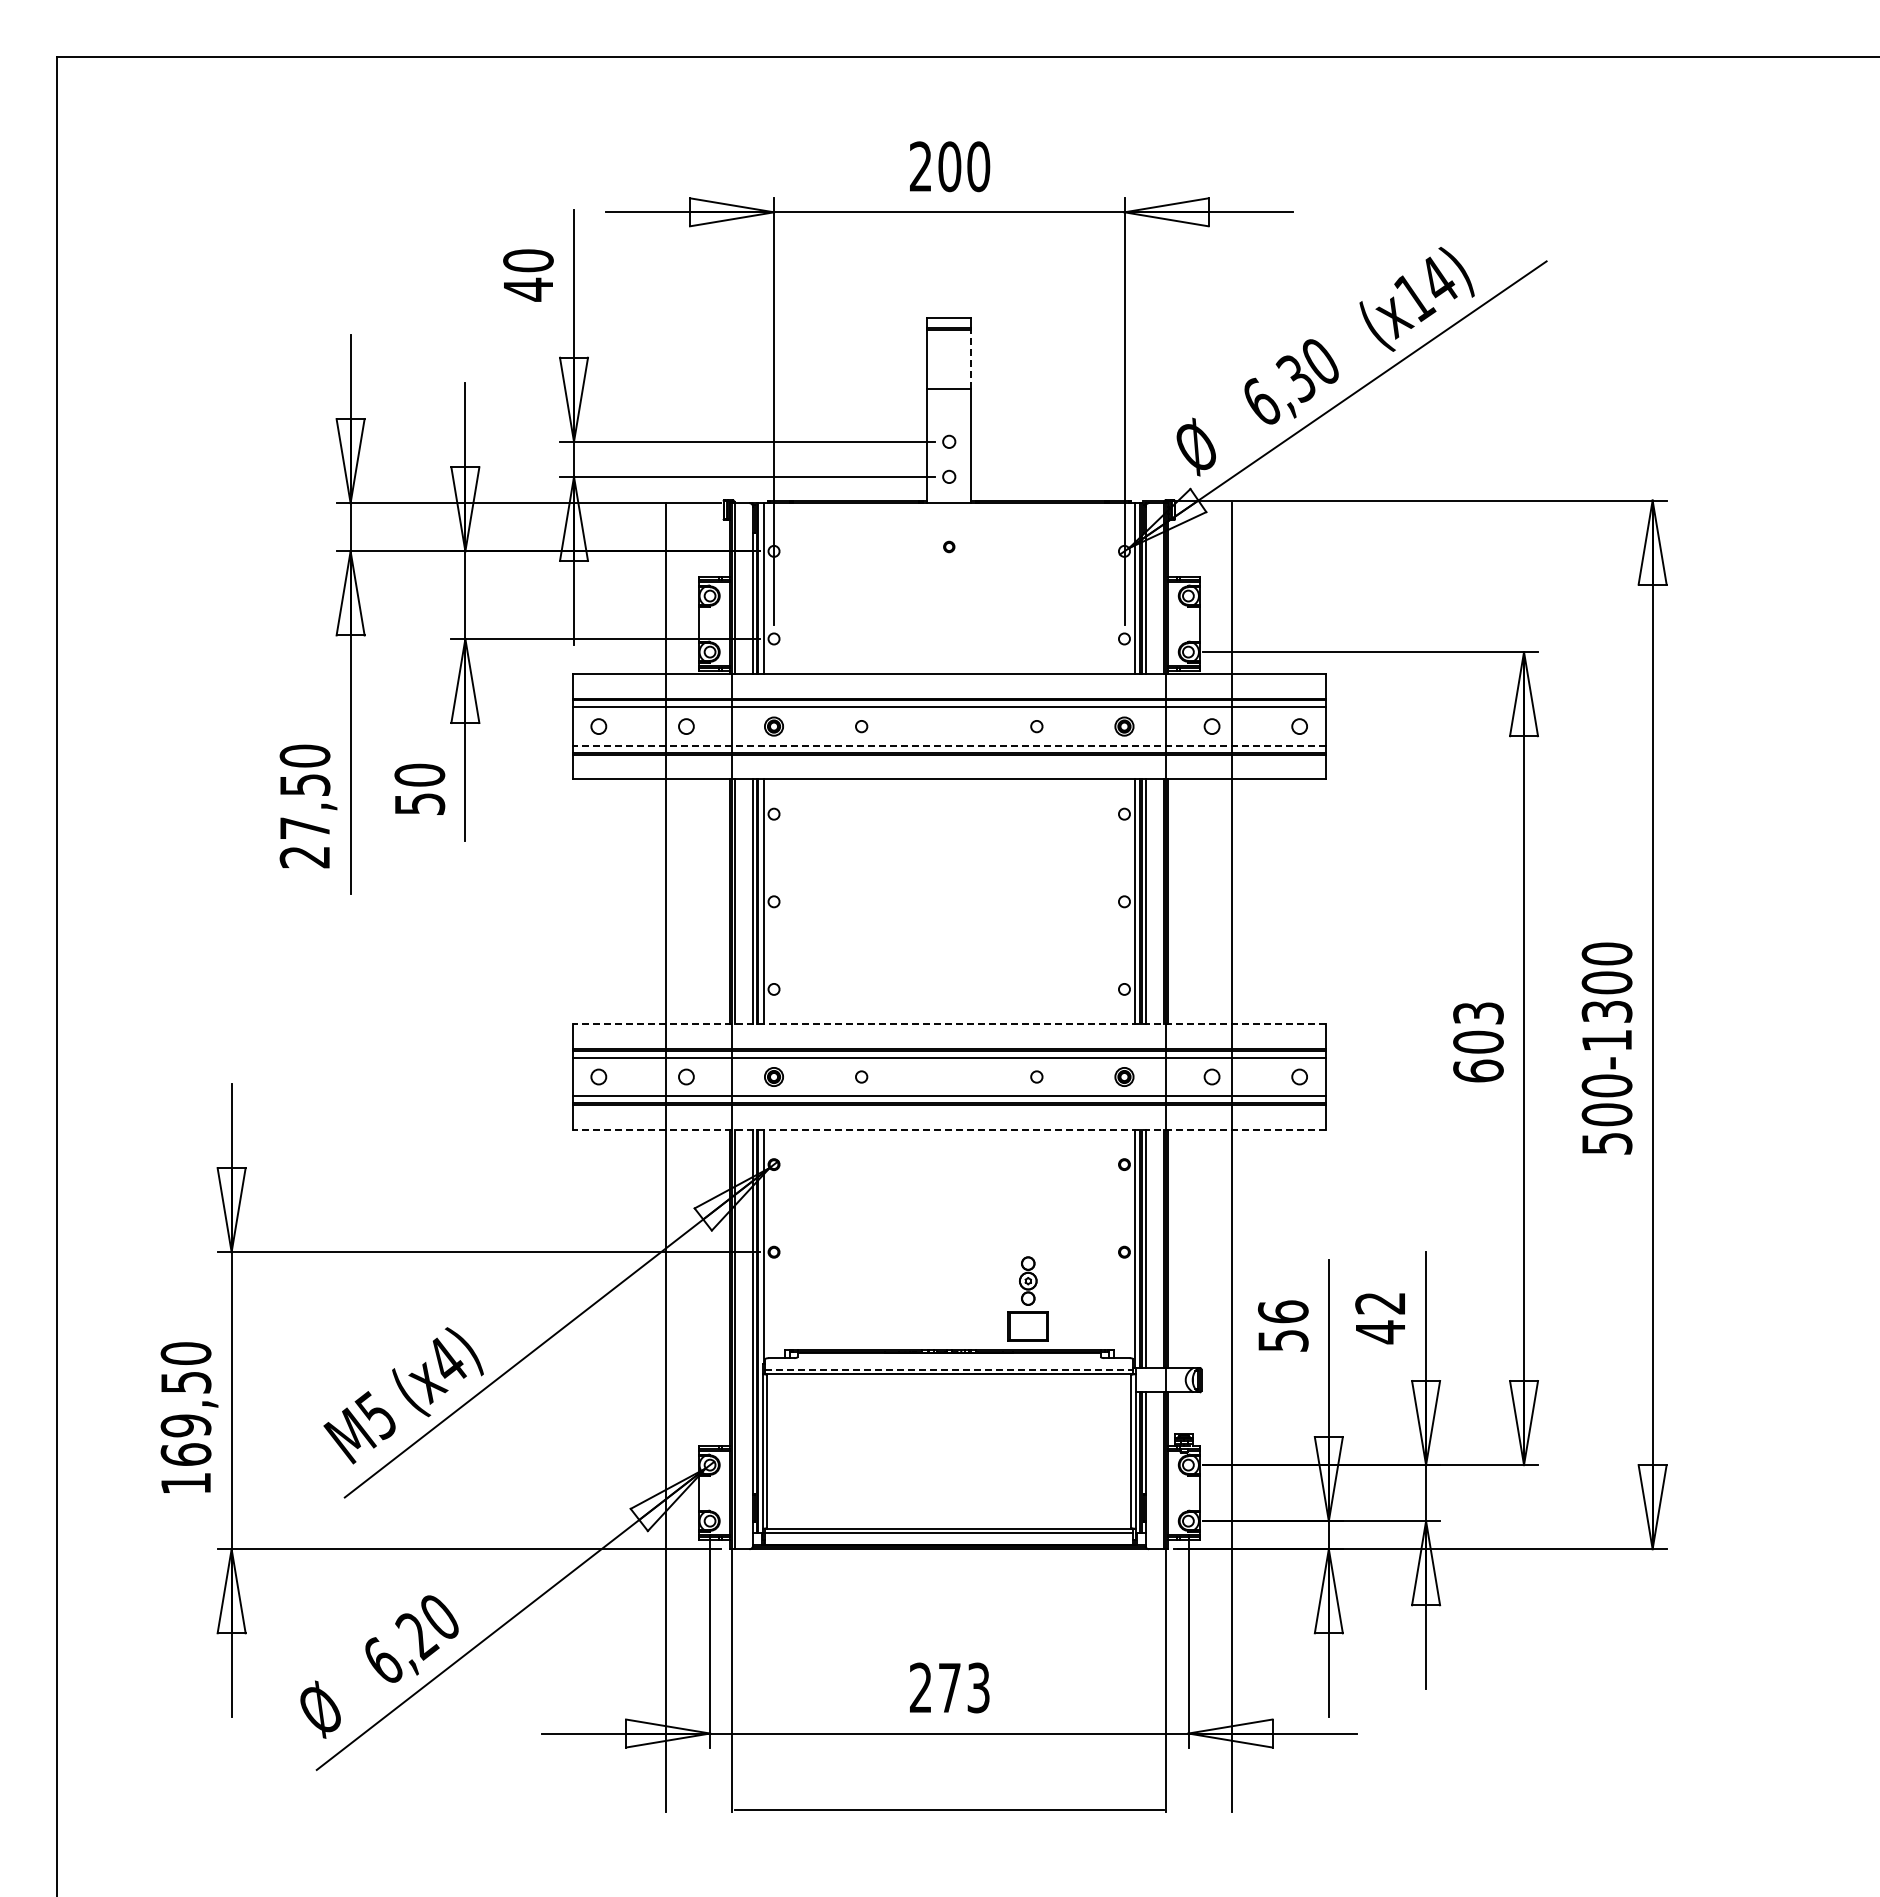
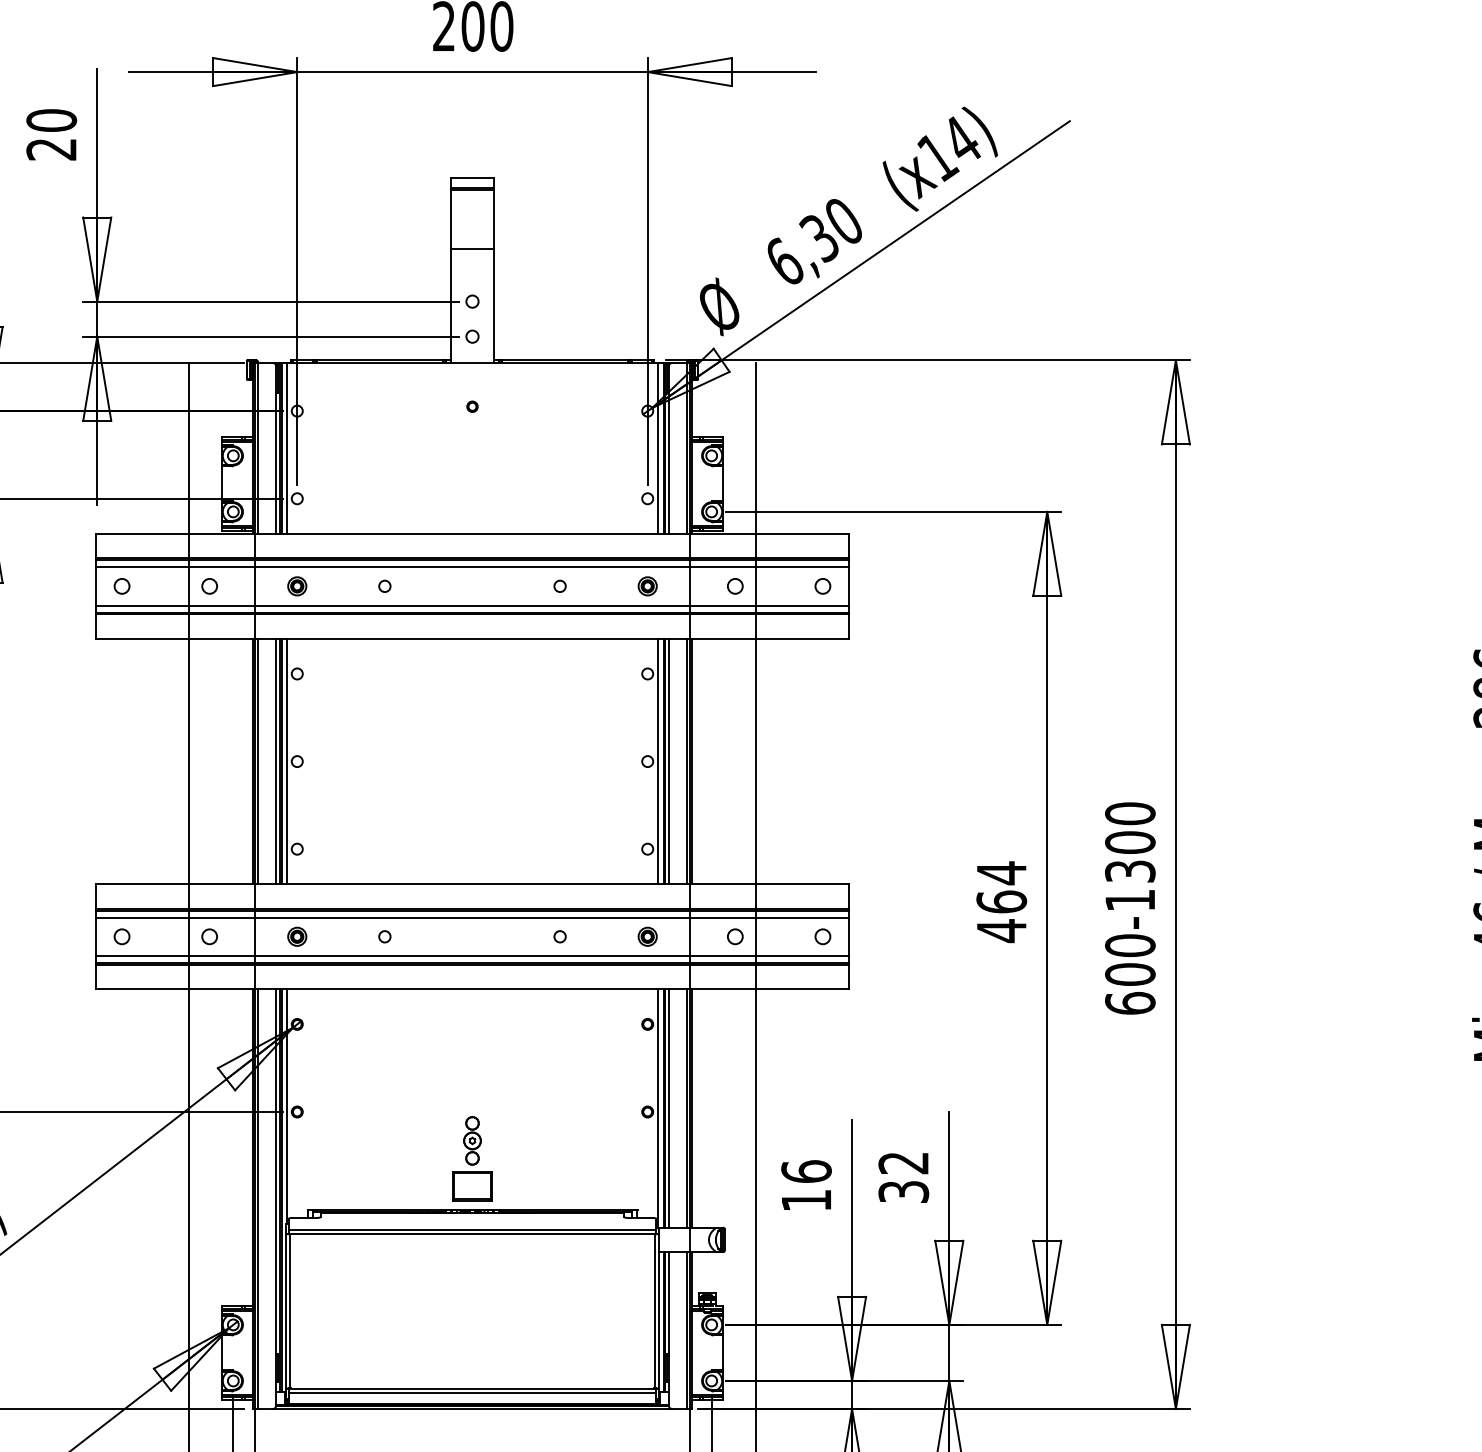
text: (527, 289) -> (50, 149), 40 -> 20
line: (971, 359) -> (494, 219), dashed -> solid
line: (949, 745) -> (472, 605), dashed -> solid
line: (949, 1024) -> (472, 884), dashed -> solid
text: (1478, 1042) -> (1001, 902), 603 -> 464
line: (949, 1129) -> (472, 989), dashed -> solid
text: (1606, 1143) -> (1129, 1003), 500-1300 -> 600-1300
part: (1027, 1298) -> (471, 1158), moved
text: (1380, 1332) -> (903, 1192), 42 -> 32
text: (1283, 1340) -> (806, 1200), 56 -> 16
line: (949, 1369) -> (472, 1229), dashed -> solid

